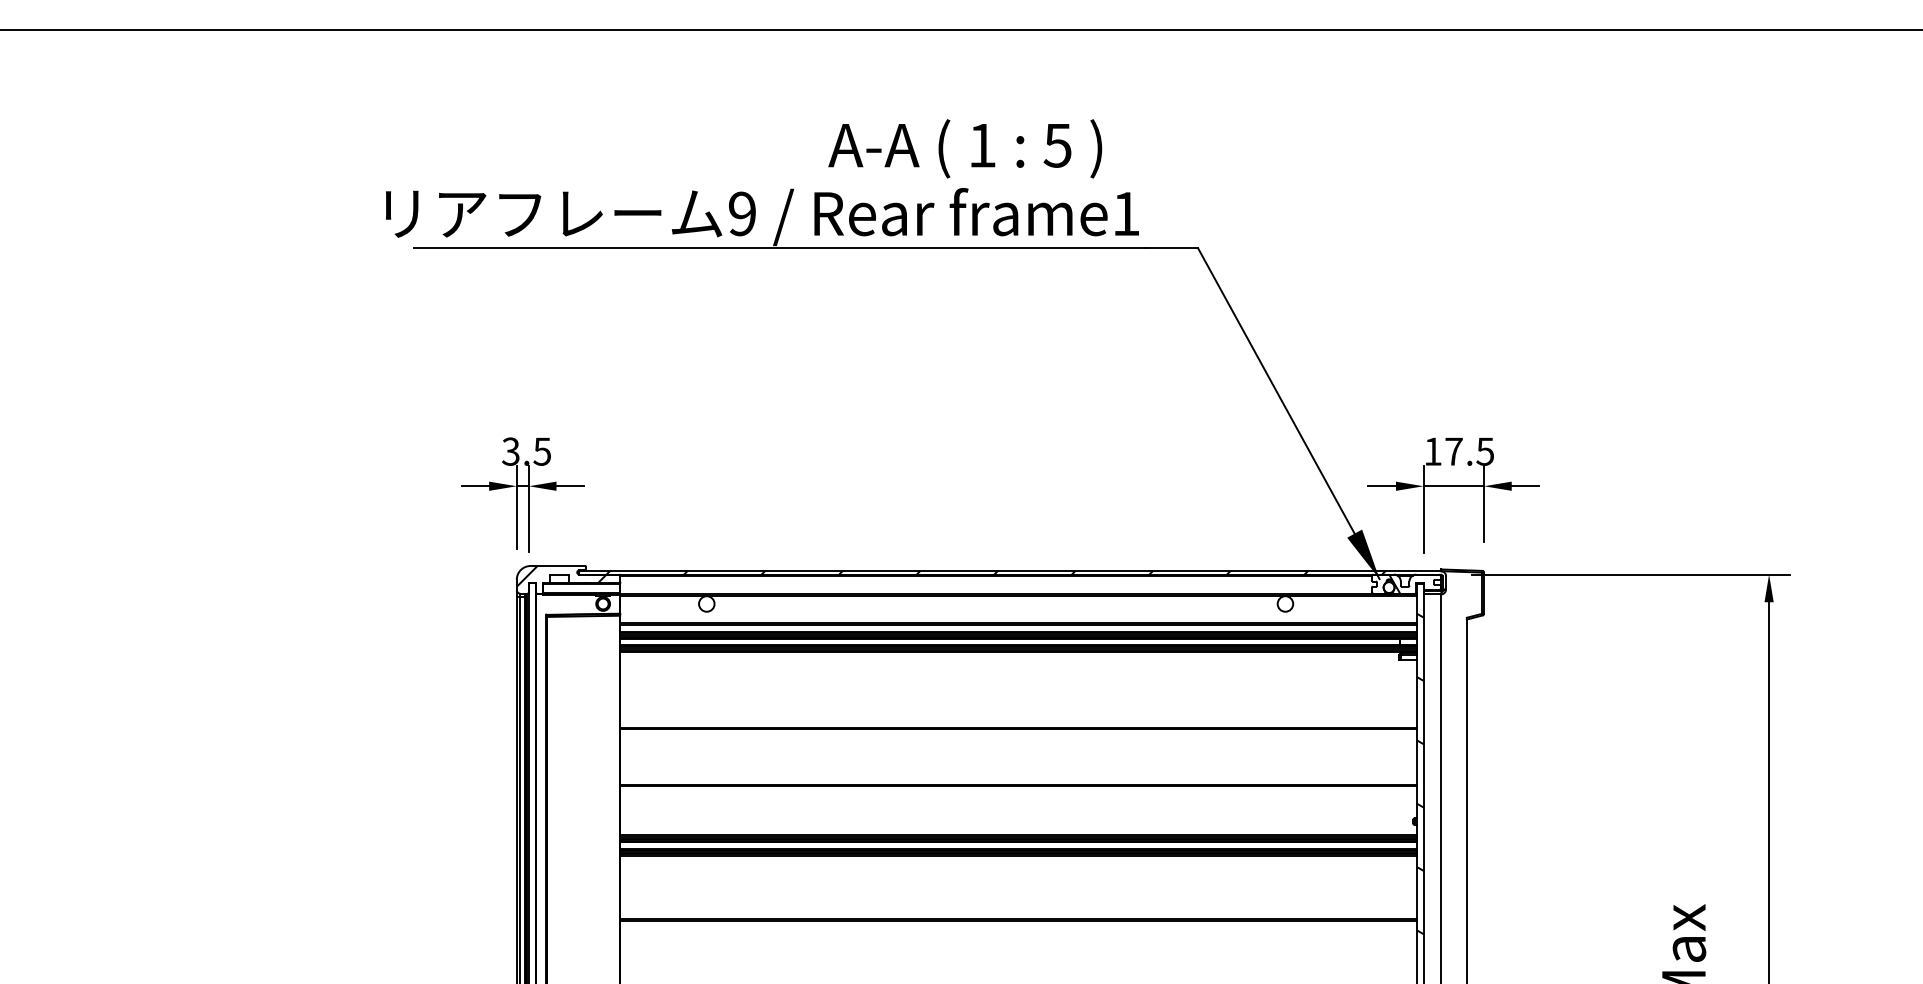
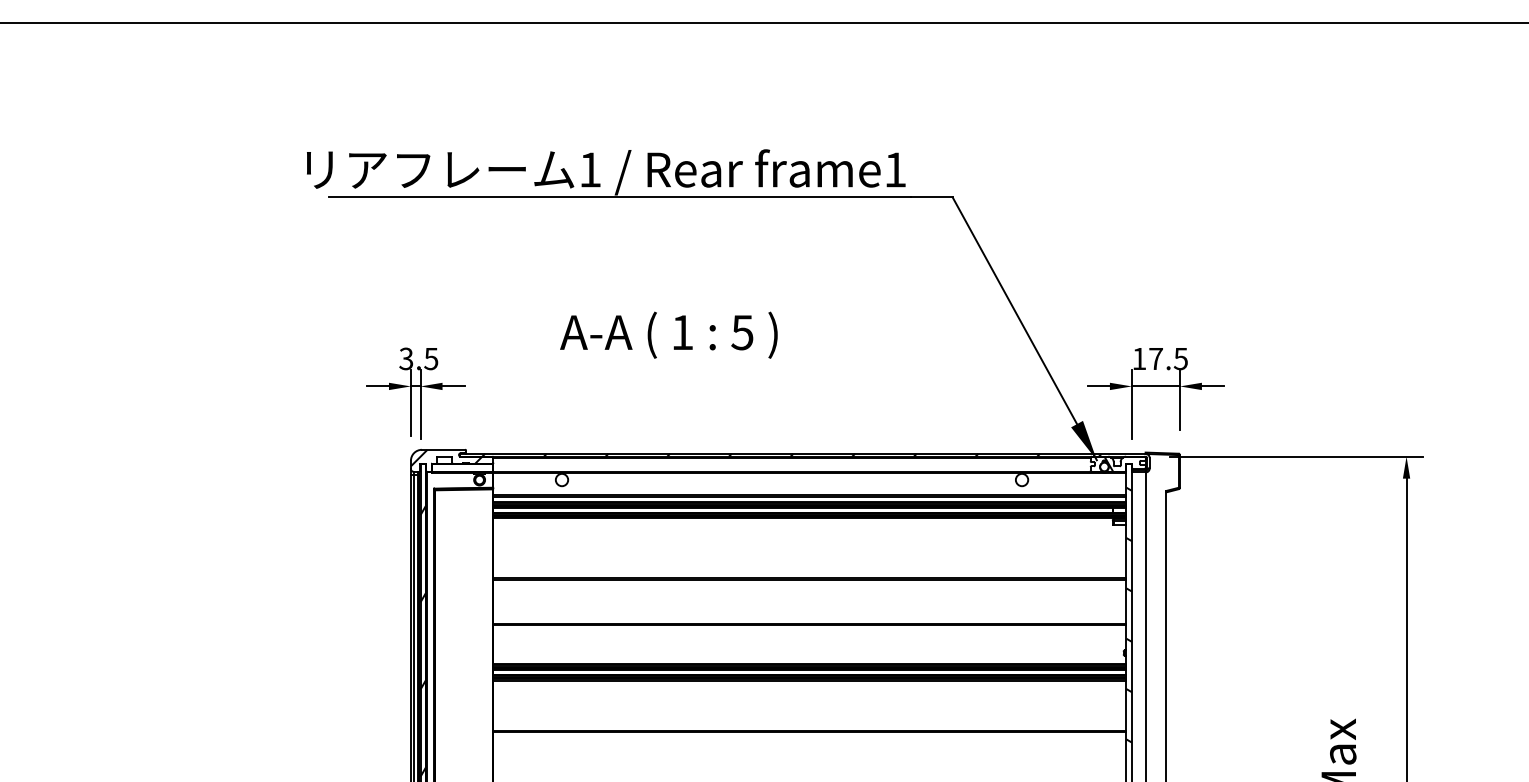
text: (965, 148) -> (669, 334), moved
text: (742, 213) -> (590, 169), 9 -> 1
hatch: (531, 806) -> (422, 641), added

